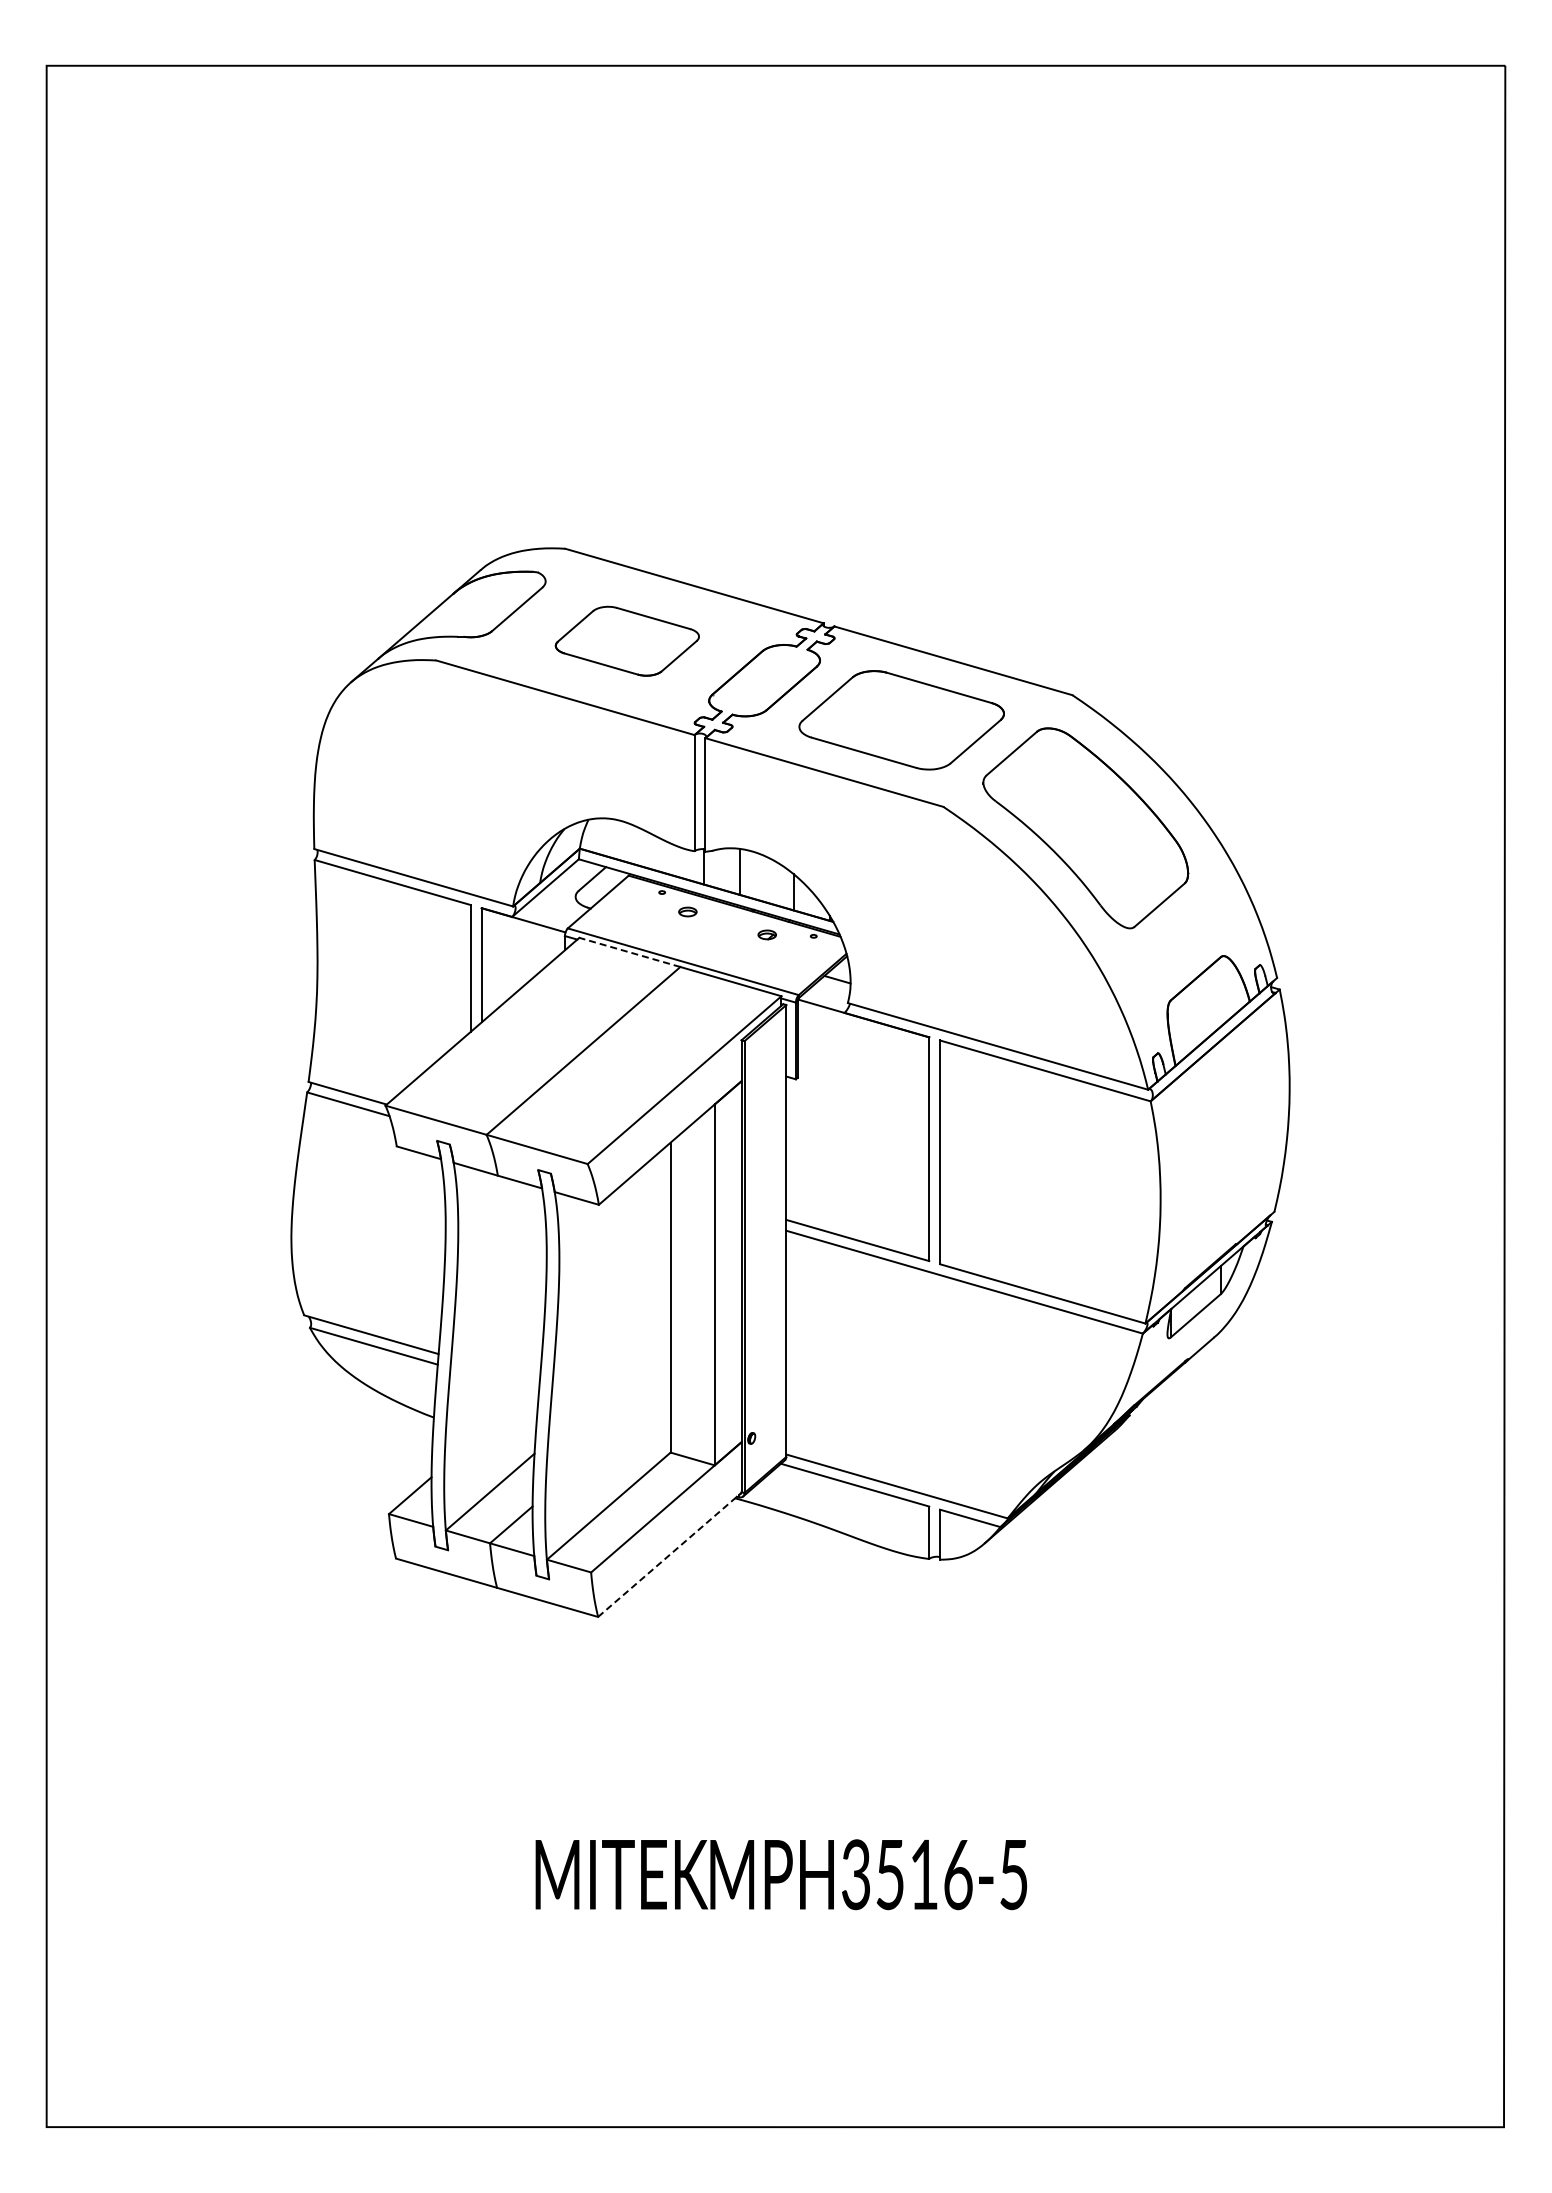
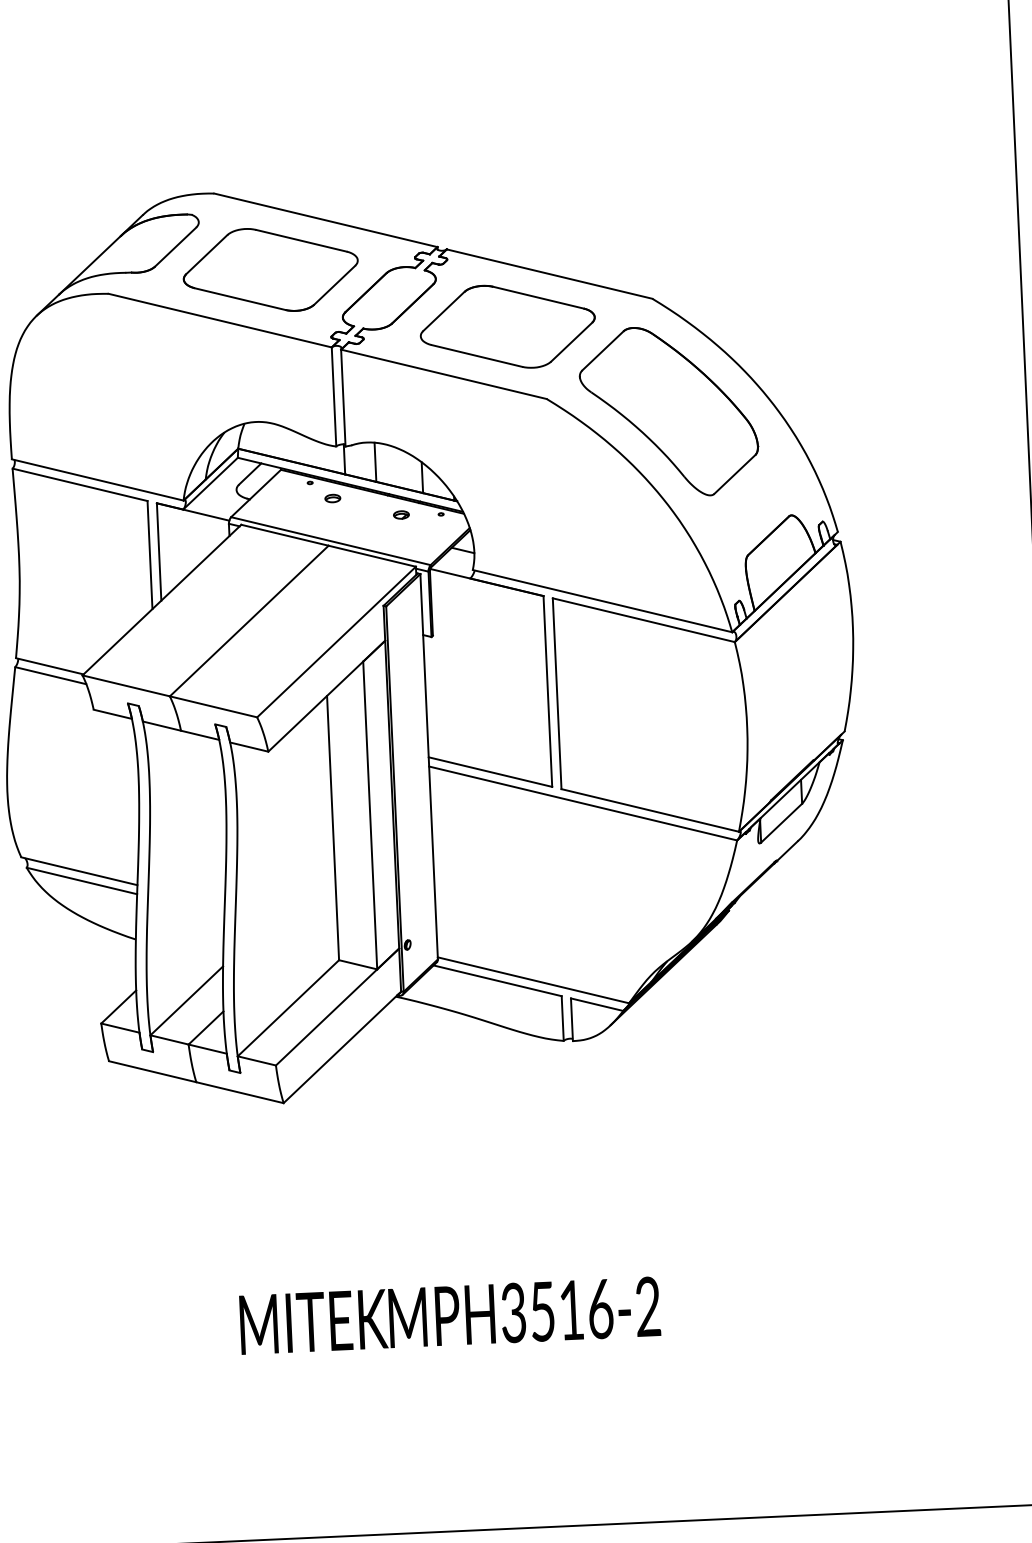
part: (627, 641) -> (270, 270), size x1.43
line: (629, 952) -> (284, 535), dashed -> solid
line: (669, 1554) -> (342, 1047), dashed -> solid
text: (1013, 1874) -> (647, 1306), MPH3516-5 -> MPH3516-2

